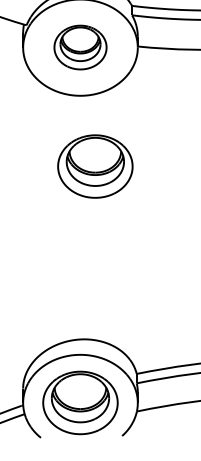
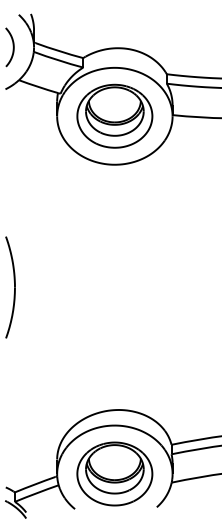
part: (80, 46) -> (114, 115), size x1.43
part: (95, 166) -> (129, 235), removed

